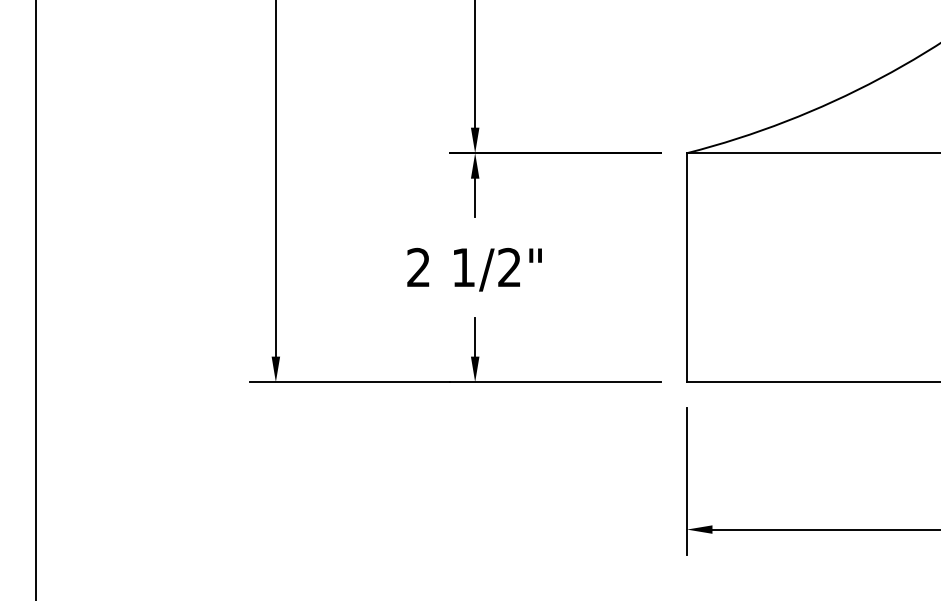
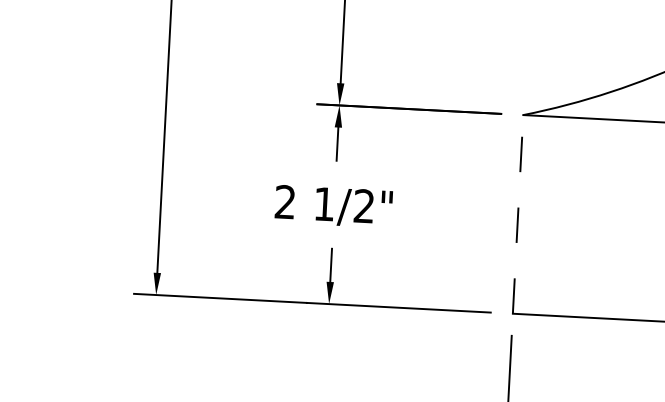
line: (686, 267) -> (517, 214), solid -> dashed

